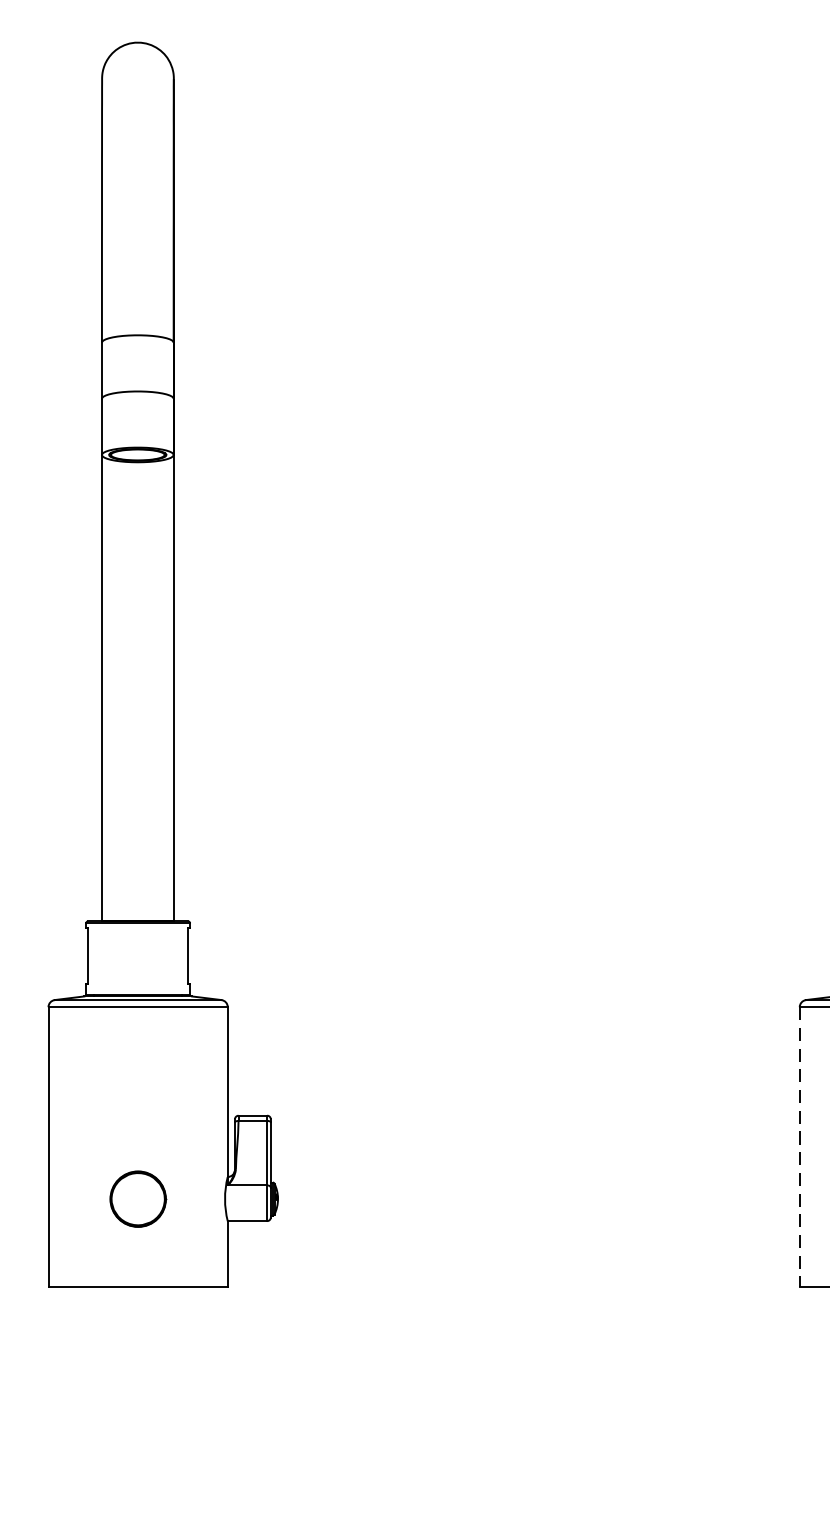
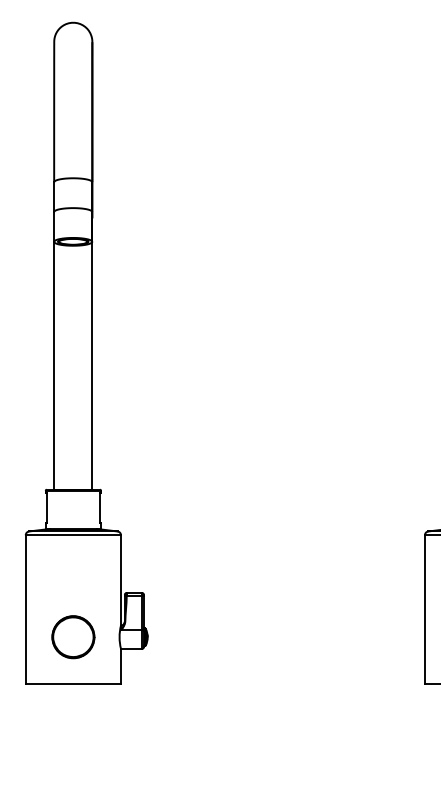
line: (798, 1148) -> (424, 610), dashed -> solid
circle: (138, 1199) -> (73, 637), size x1.43

